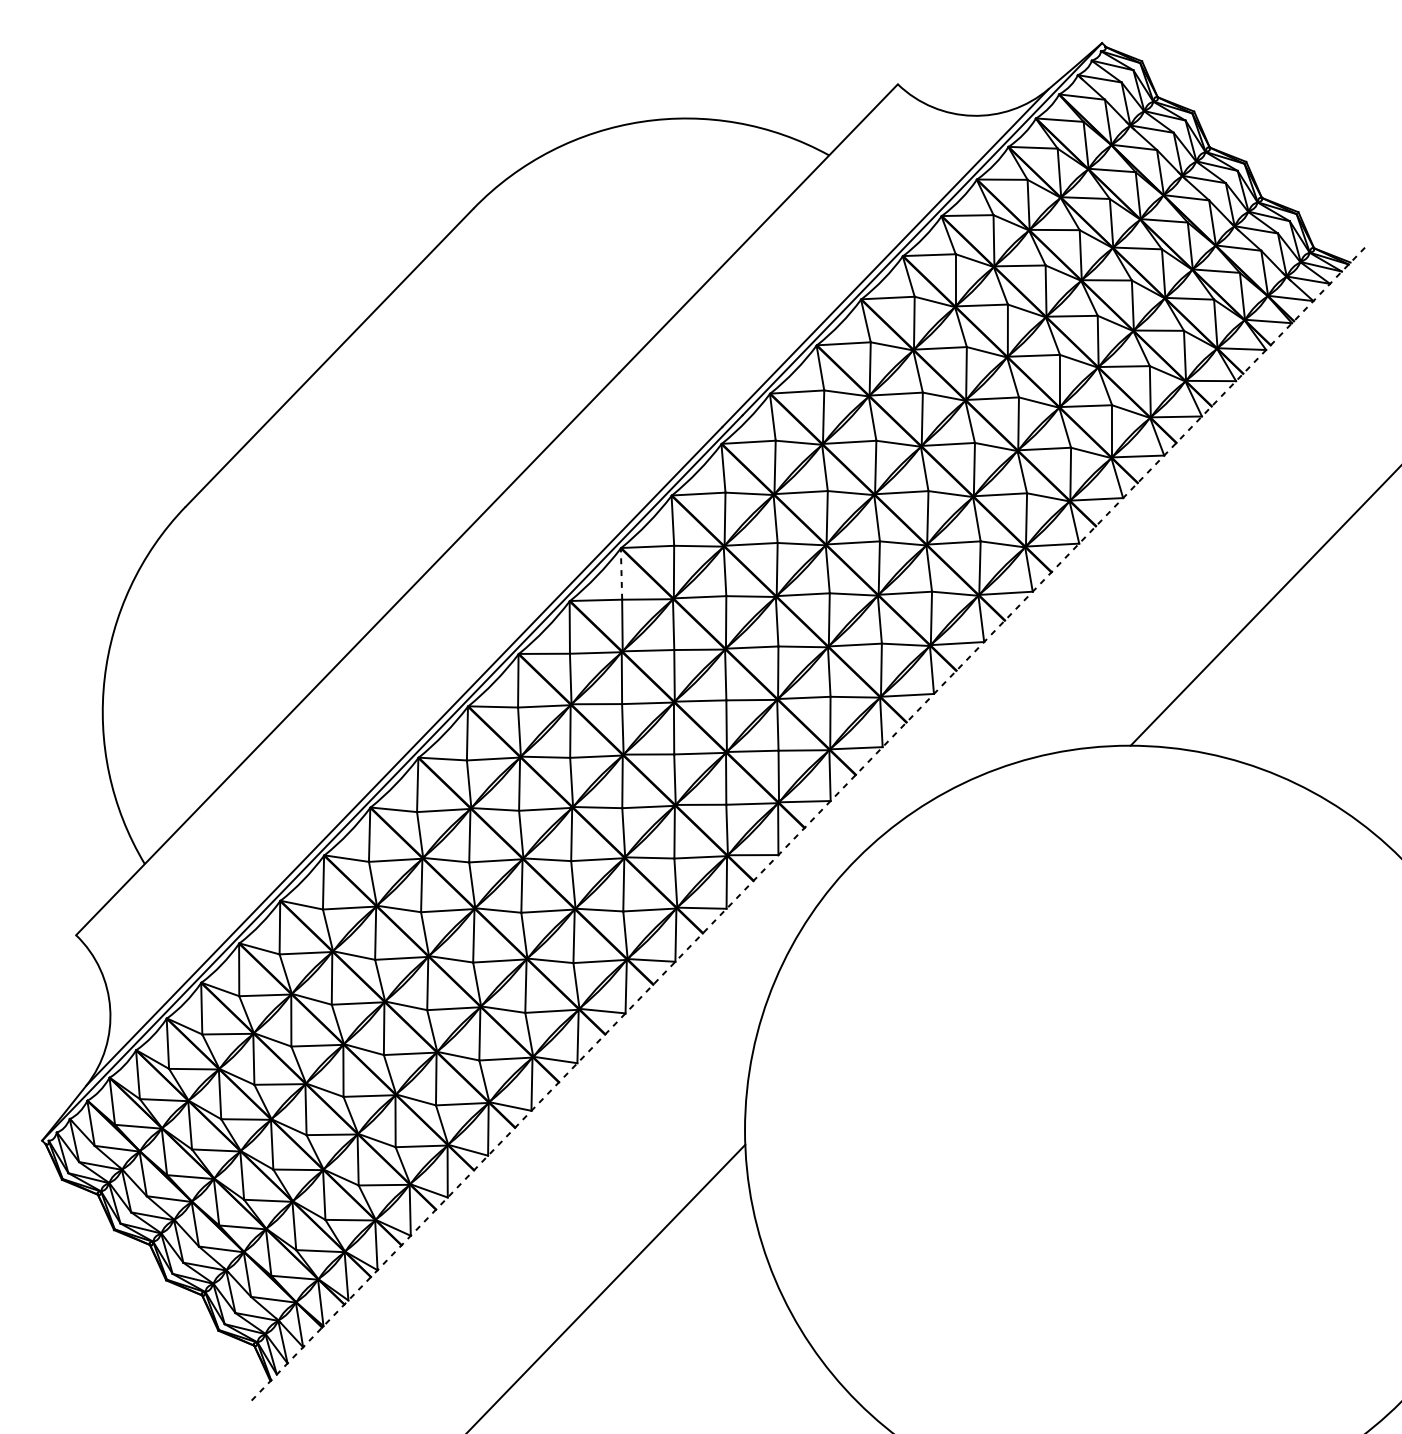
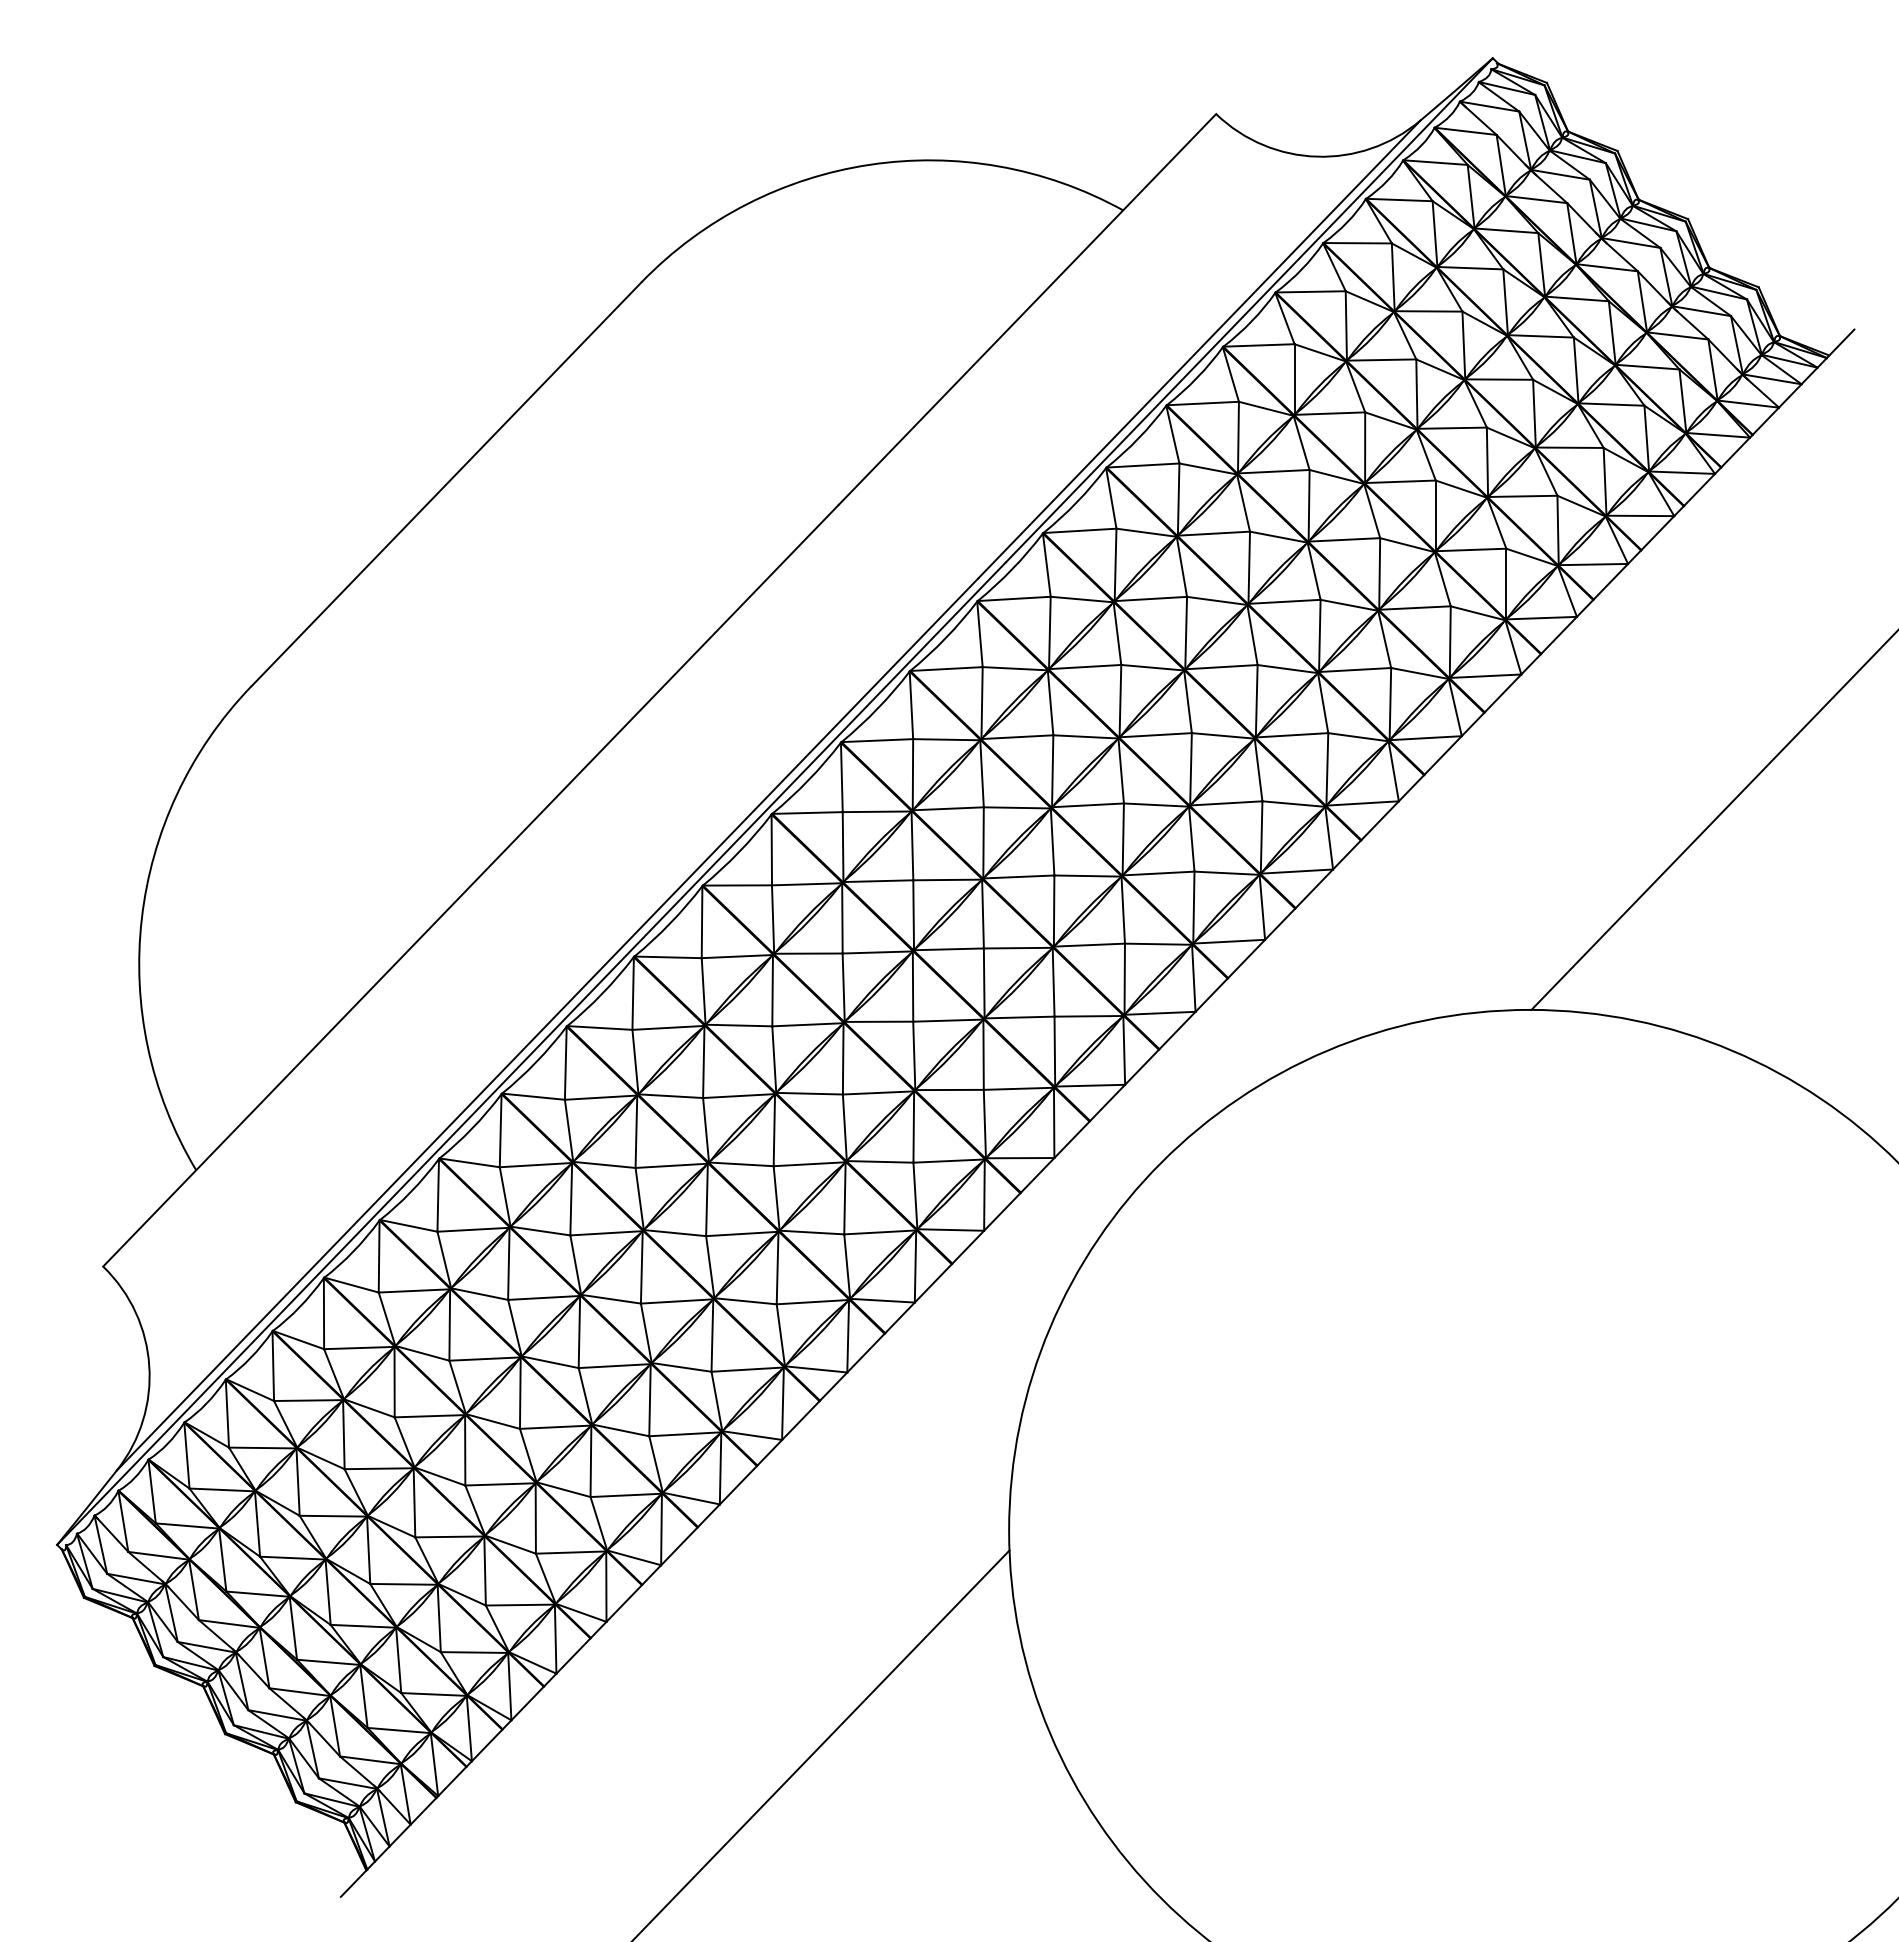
line: (621, 574) -> (841, 777), dashed -> solid
line: (810, 821) -> (1097, 1112), dashed -> solid

